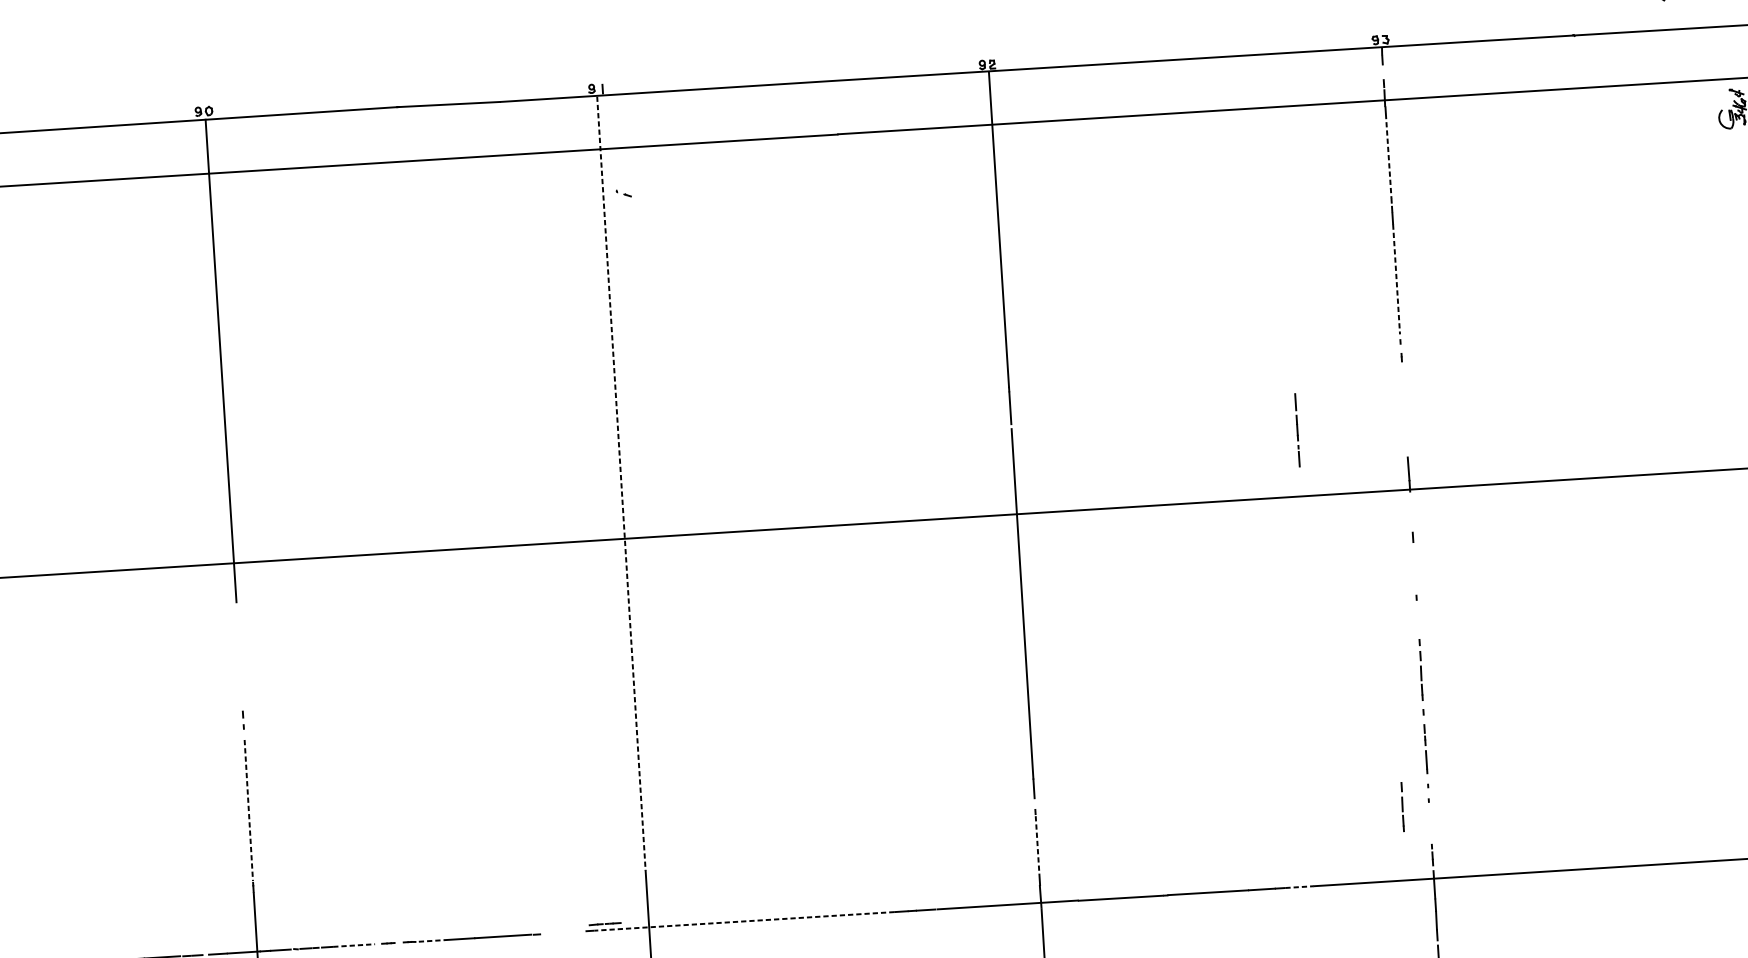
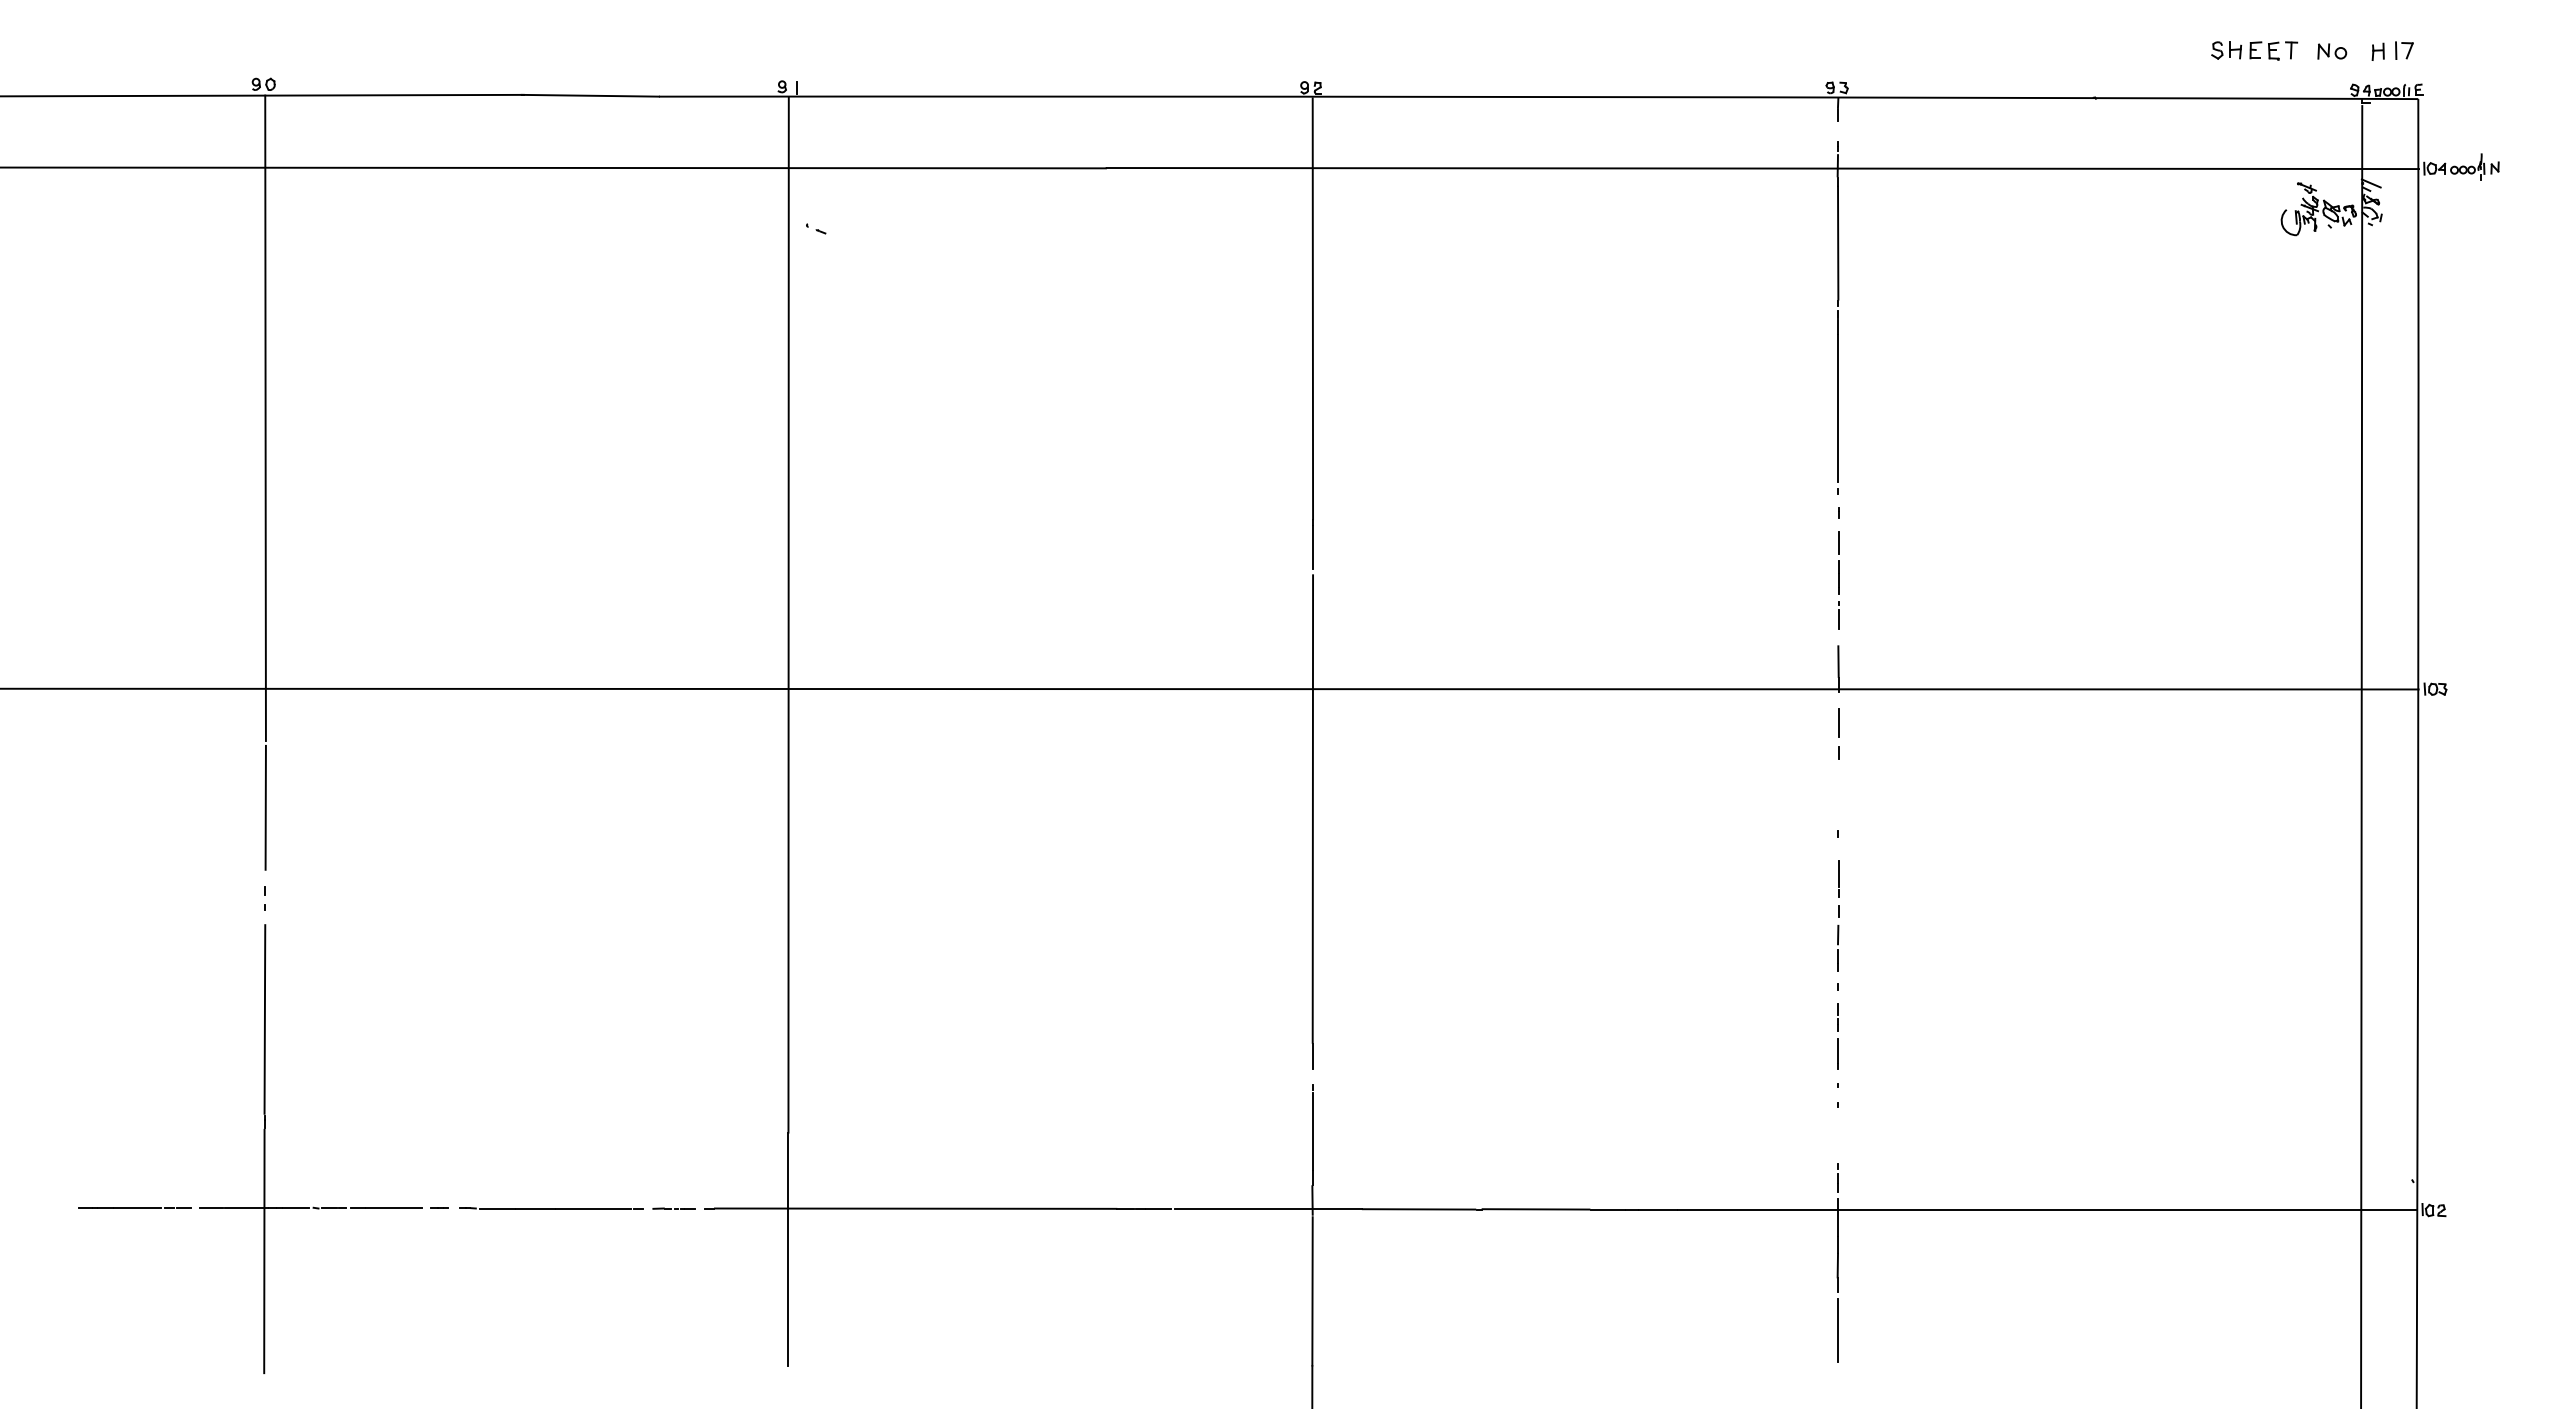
line: (1388, 156) -> (1838, 243), dashed -> solid
line: (1396, 279) -> (1838, 408), dashed -> solid
line: (1297, 430) -> (1838, 580), moved
line: (621, 483) -> (788, 615), dashed -> solid
line: (1411, 515) -> (1838, 723), added
line: (1418, 628) -> (1838, 874), added
line: (239, 652) -> (265, 807), added
part: (1402, 807) -> (1802, 1111), removed
line: (248, 810) -> (264, 1019), dashed -> solid
line: (1037, 845) -> (1312, 1131), dashed -> solid
line: (1299, 887) -> (1658, 1209), dashed -> solid
line: (744, 921) -> (915, 1208), dashed -> solid
line: (605, 924) -> (674, 1208), moved
line: (432, 940) -> (498, 1208), dashed -> solid
line: (354, 945) -> (394, 1208), dashed -> solid

